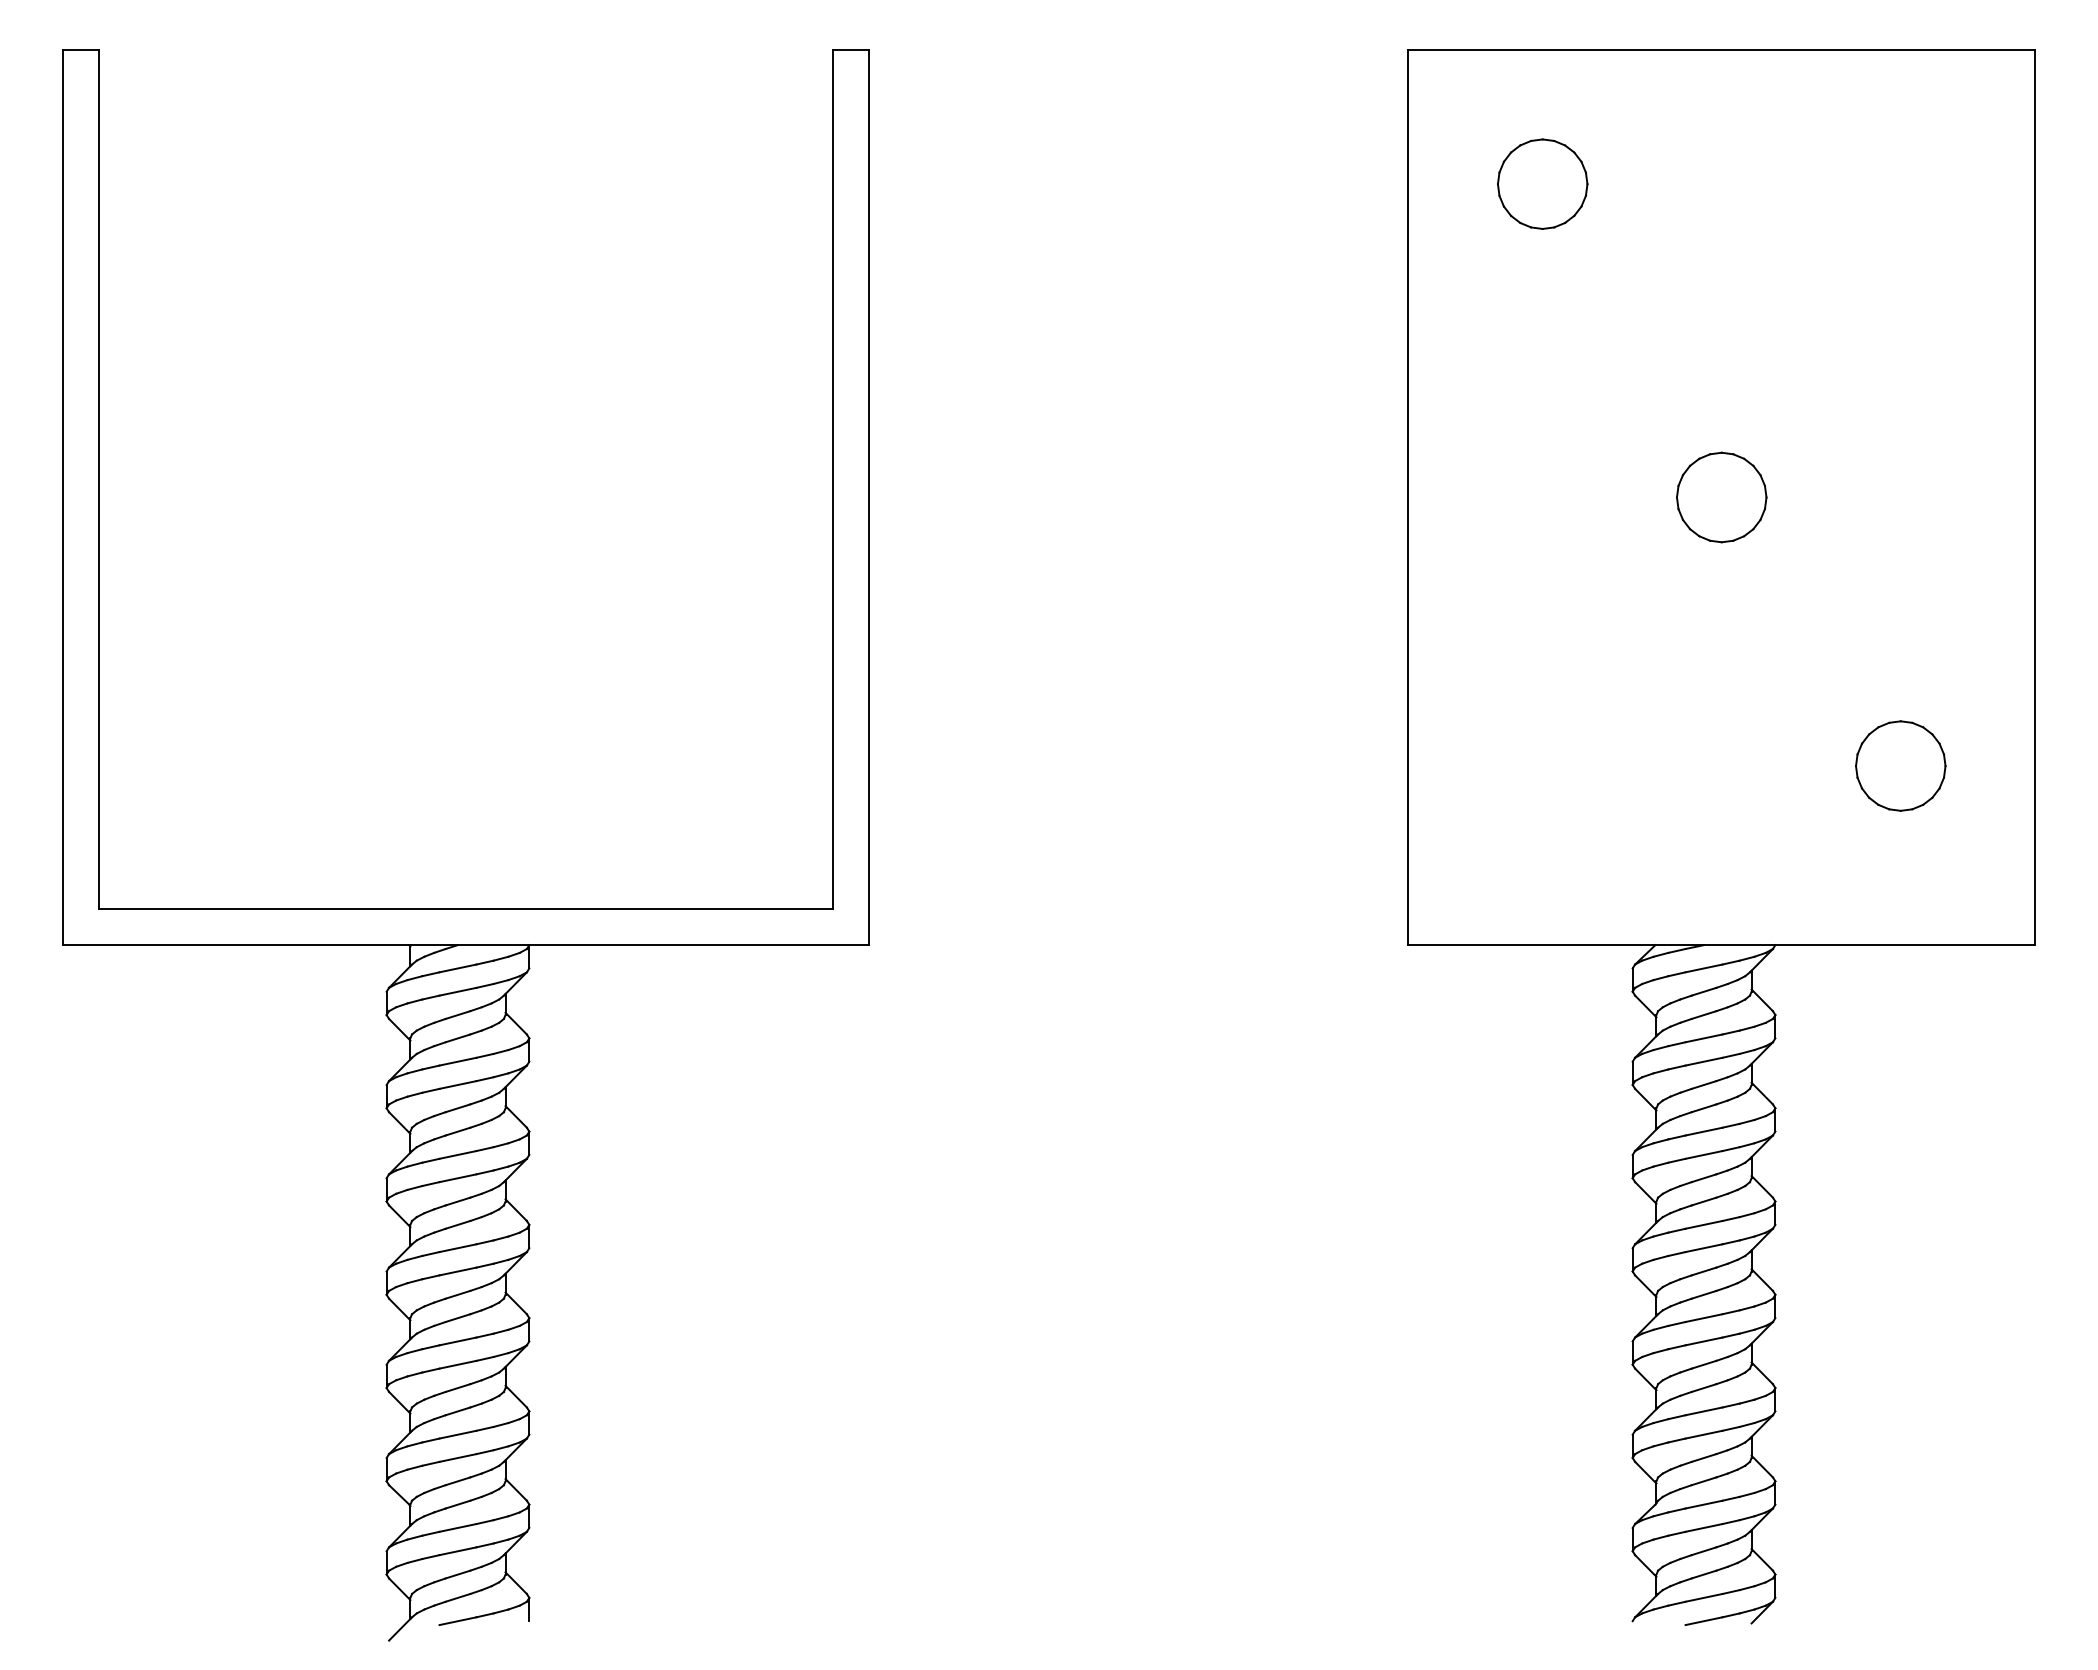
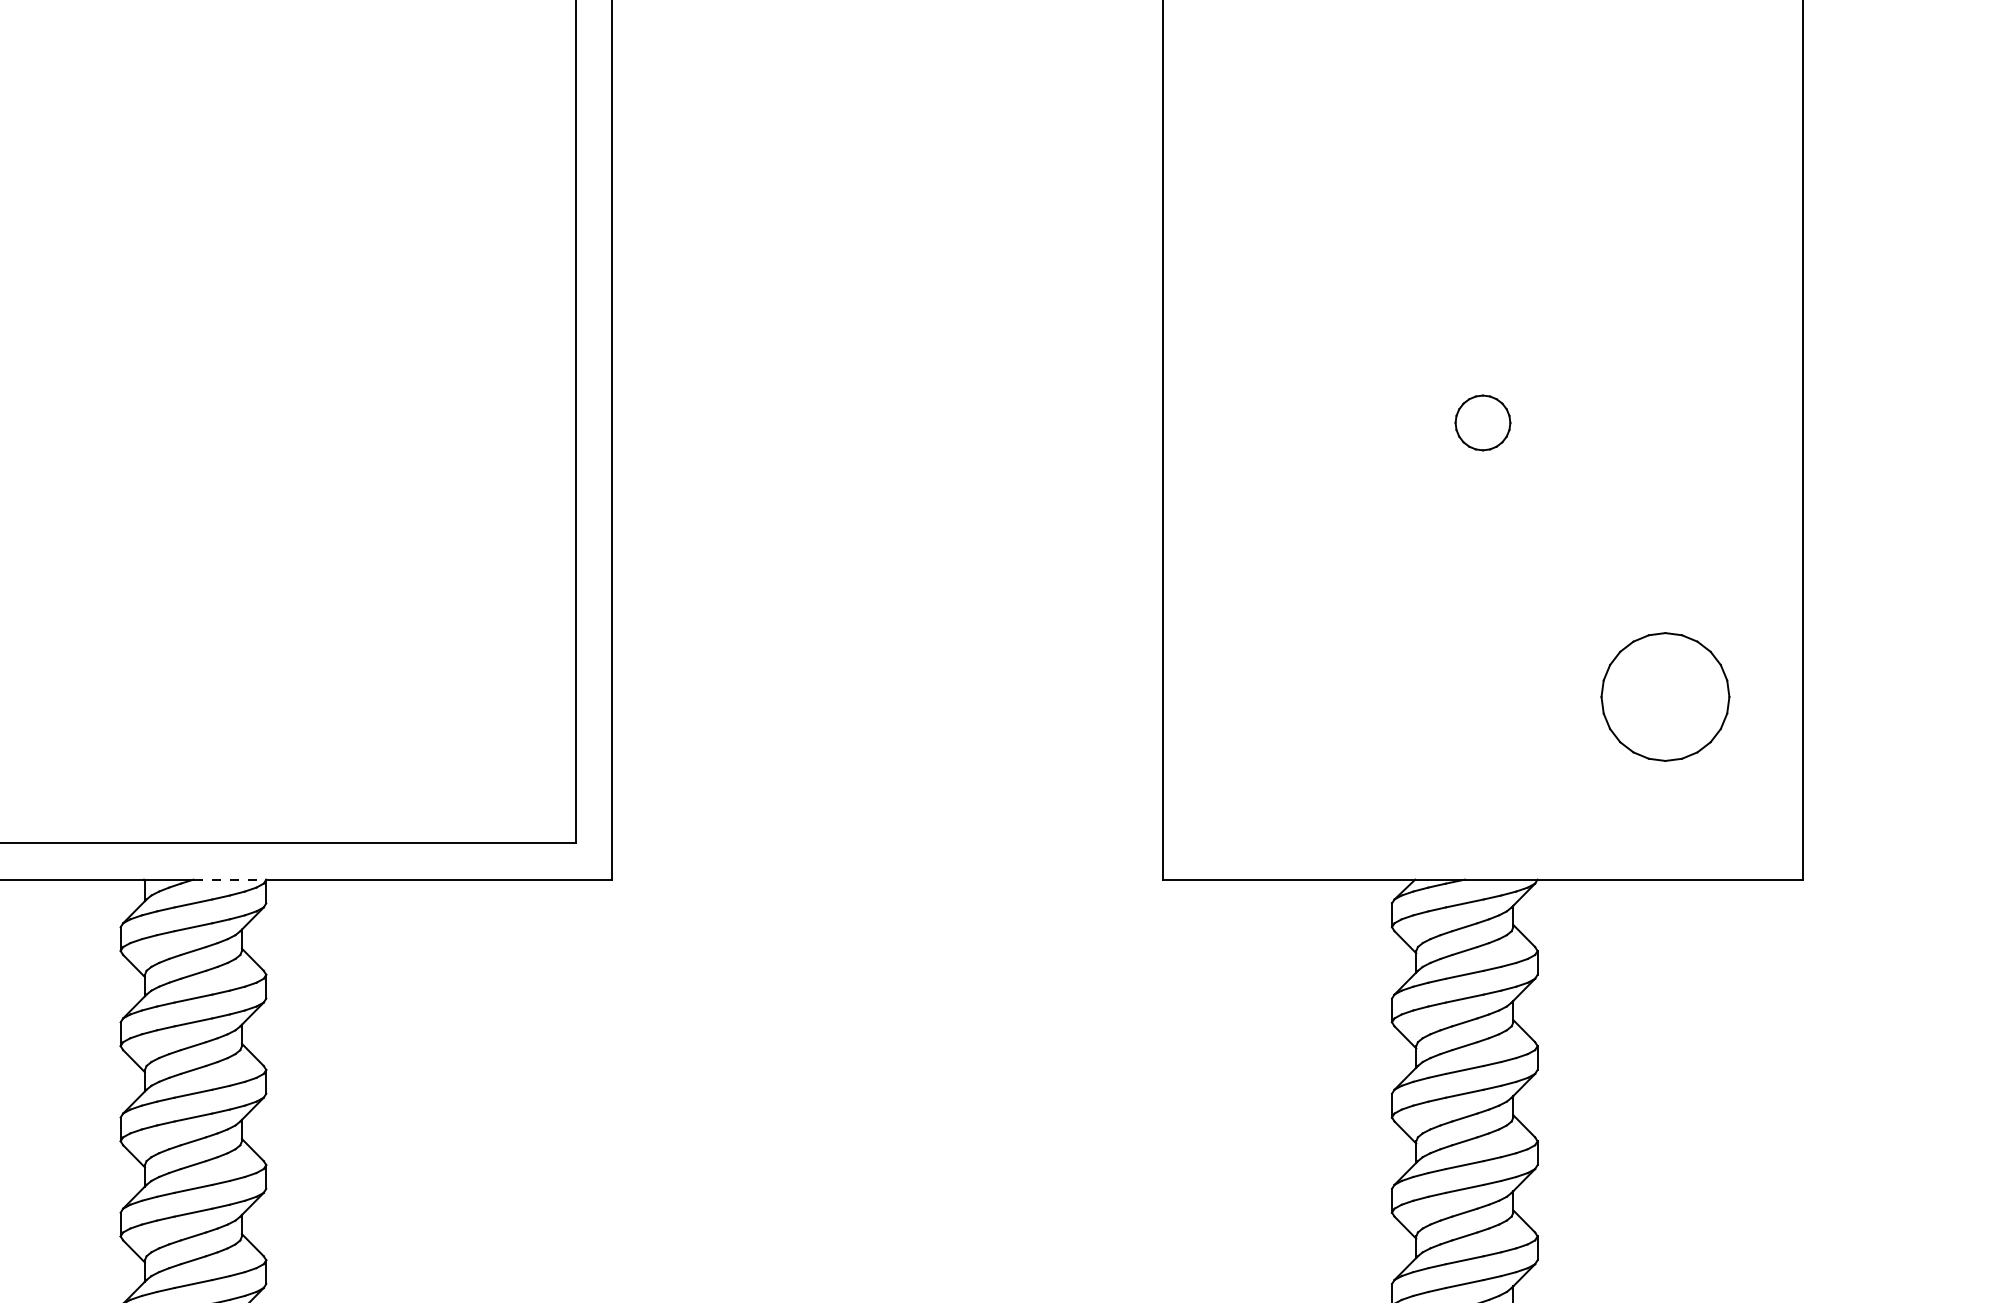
part: (1542, 183) -> (1300, 102), removed
part: (1721, 497) -> (1482, 422), size x0.6
part: (1900, 765) -> (1665, 696), size x1.4
line: (493, 945) -> (229, 880), solid -> dashed

